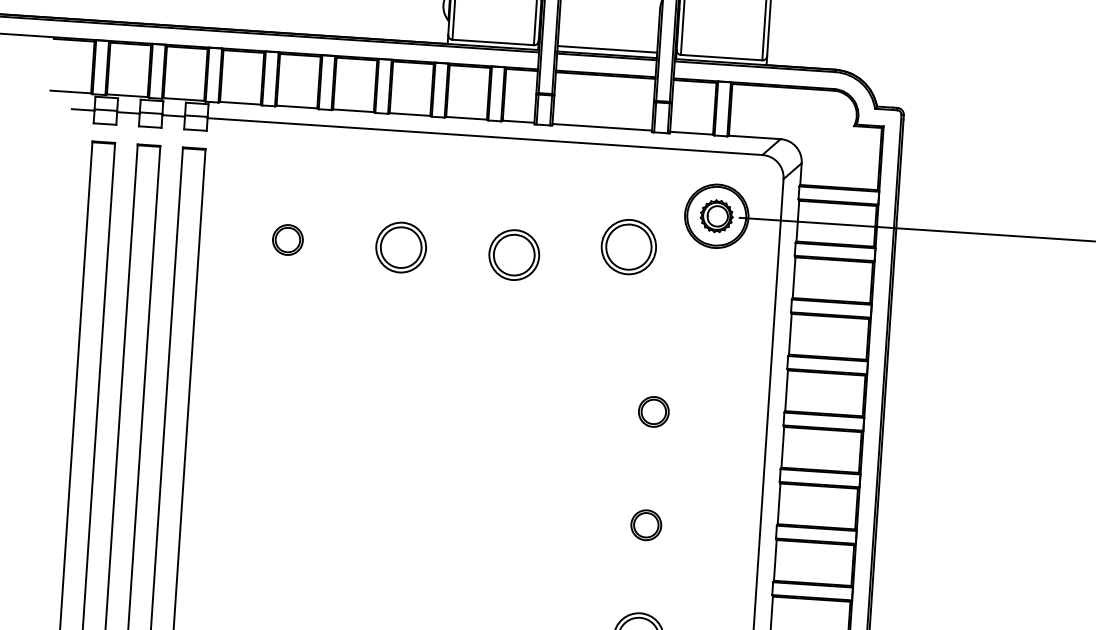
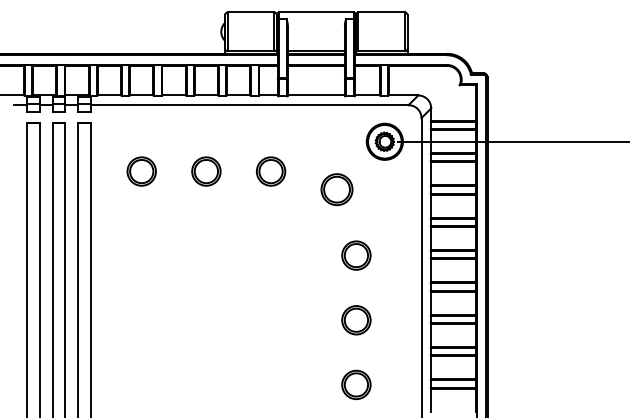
part: (287, 239) -> (141, 171), size x1.67
part: (628, 246) -> (336, 189), moved
part: (653, 411) -> (356, 255), size x1.67
part: (646, 525) -> (356, 320), size x1.67

